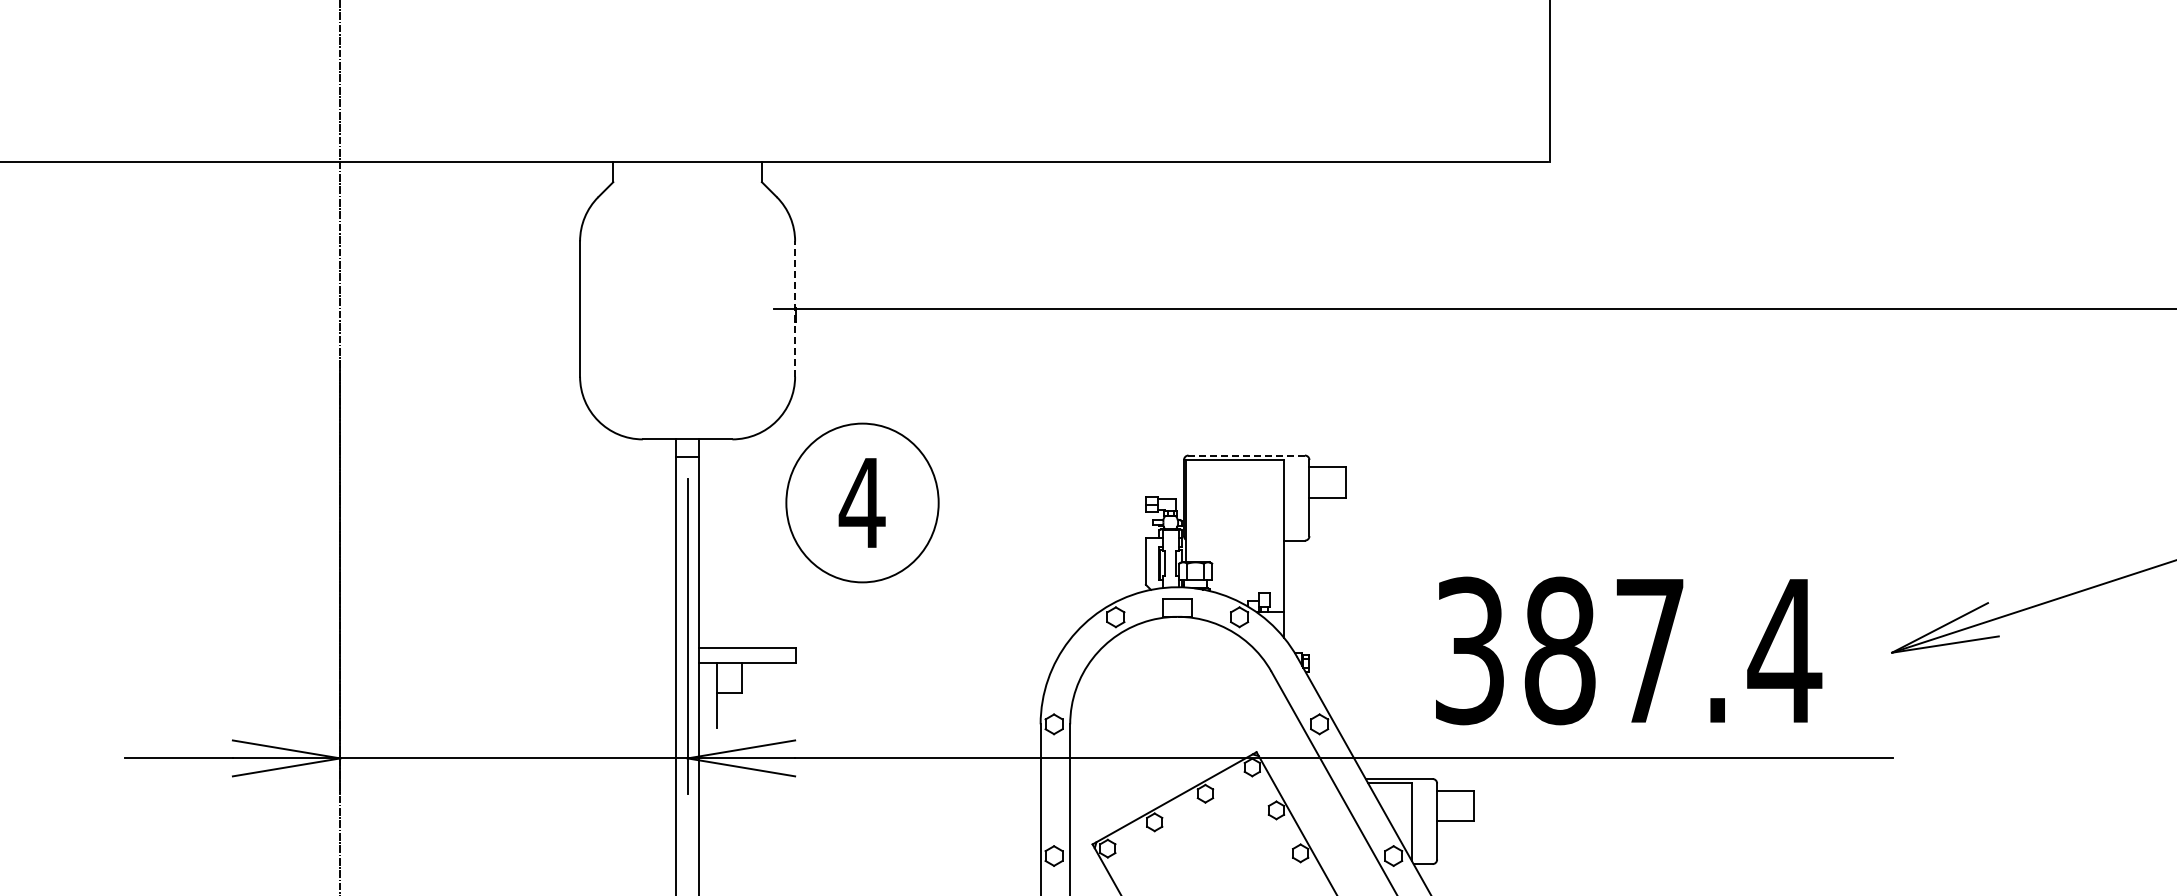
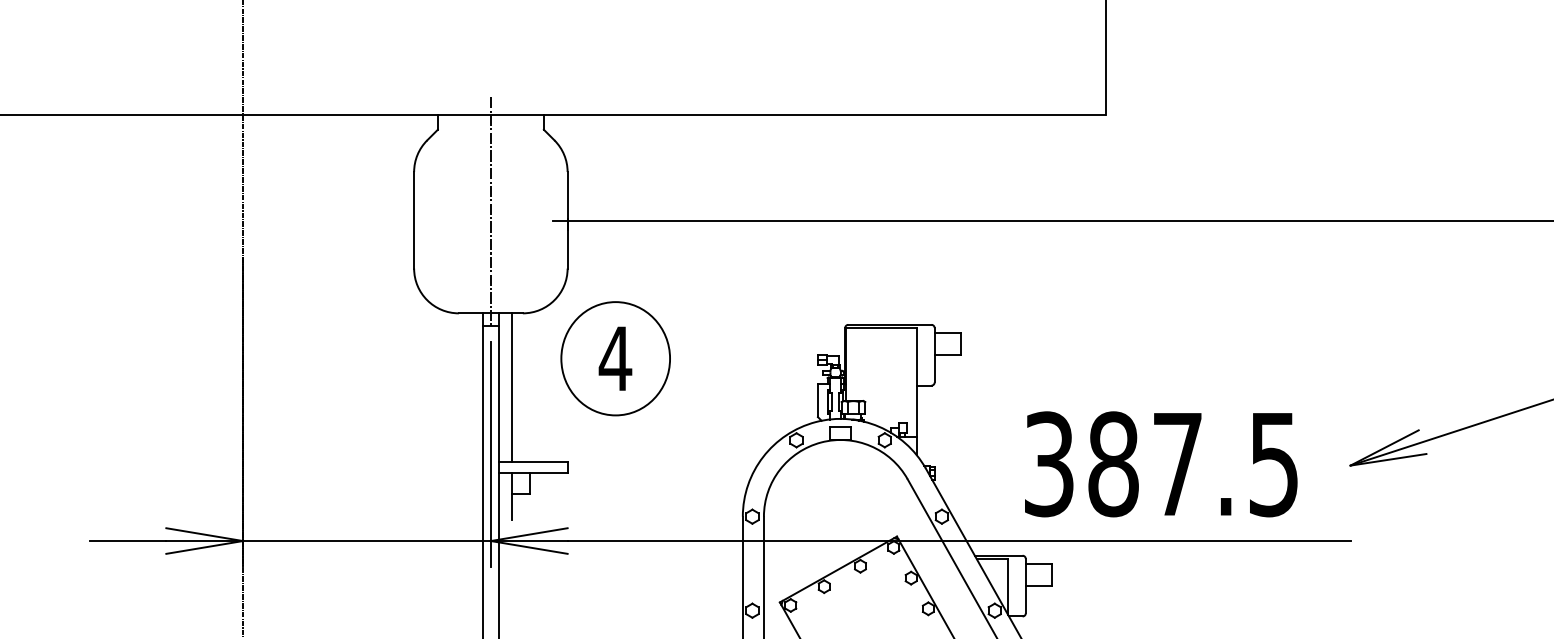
line: (687, 296) -> (490, 211), added
line: (795, 309) -> (567, 220), dashed -> solid
line: (1246, 455) -> (889, 324), dashed -> solid
line: (716, 543) -> (511, 387), added
text: (1784, 652) -> (1273, 465), 387.4 -> 387.5

